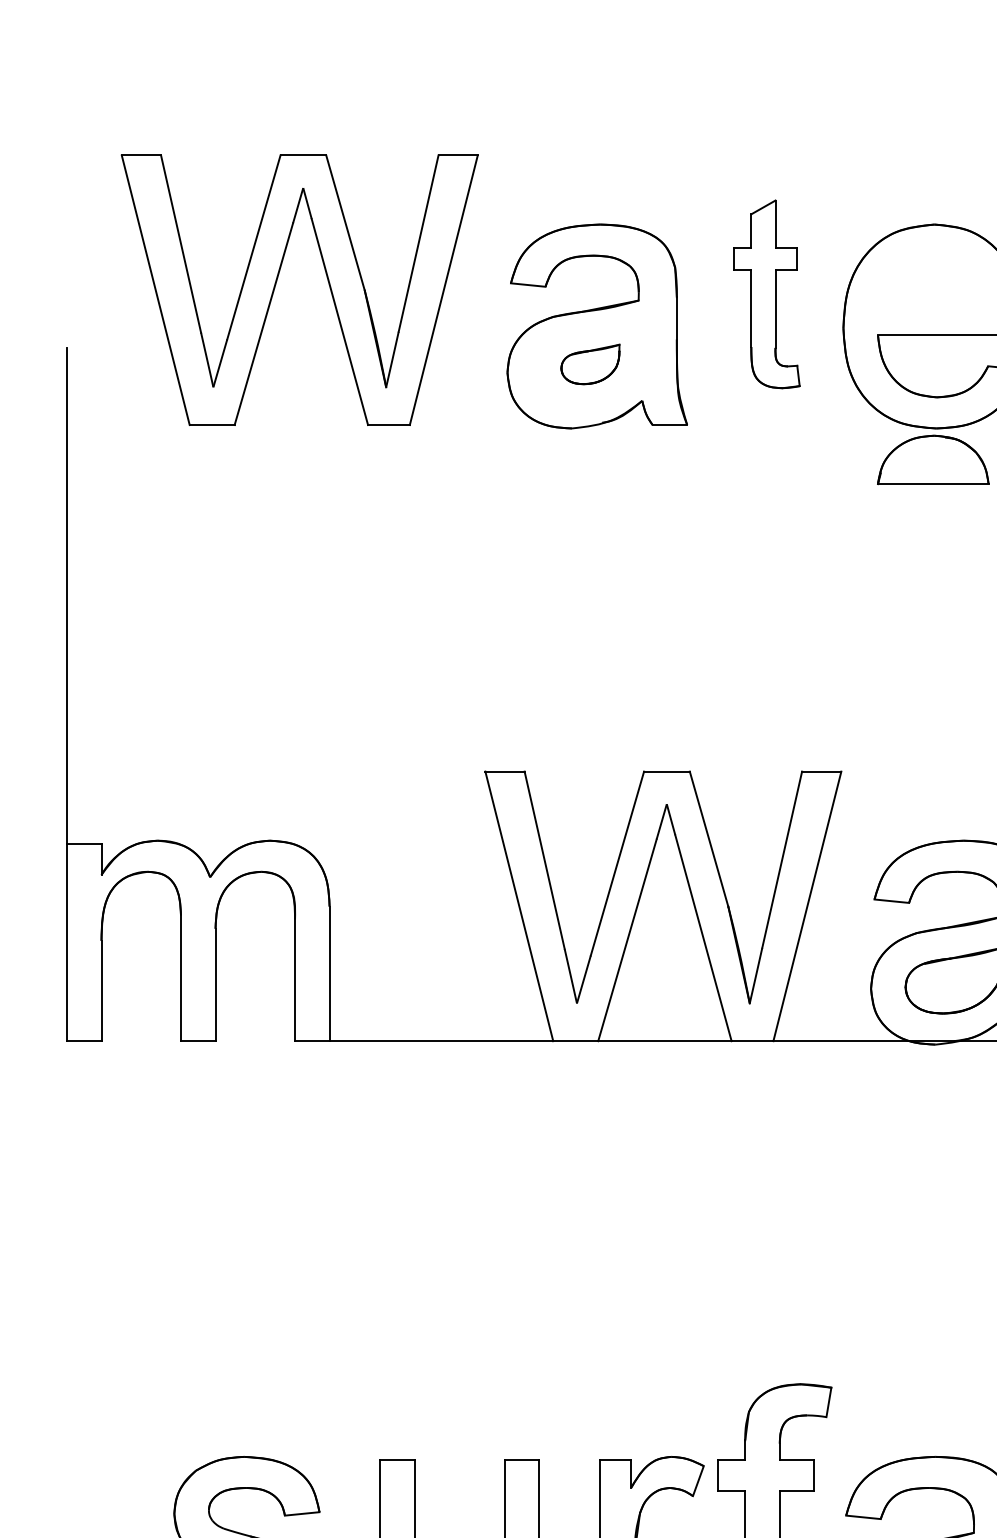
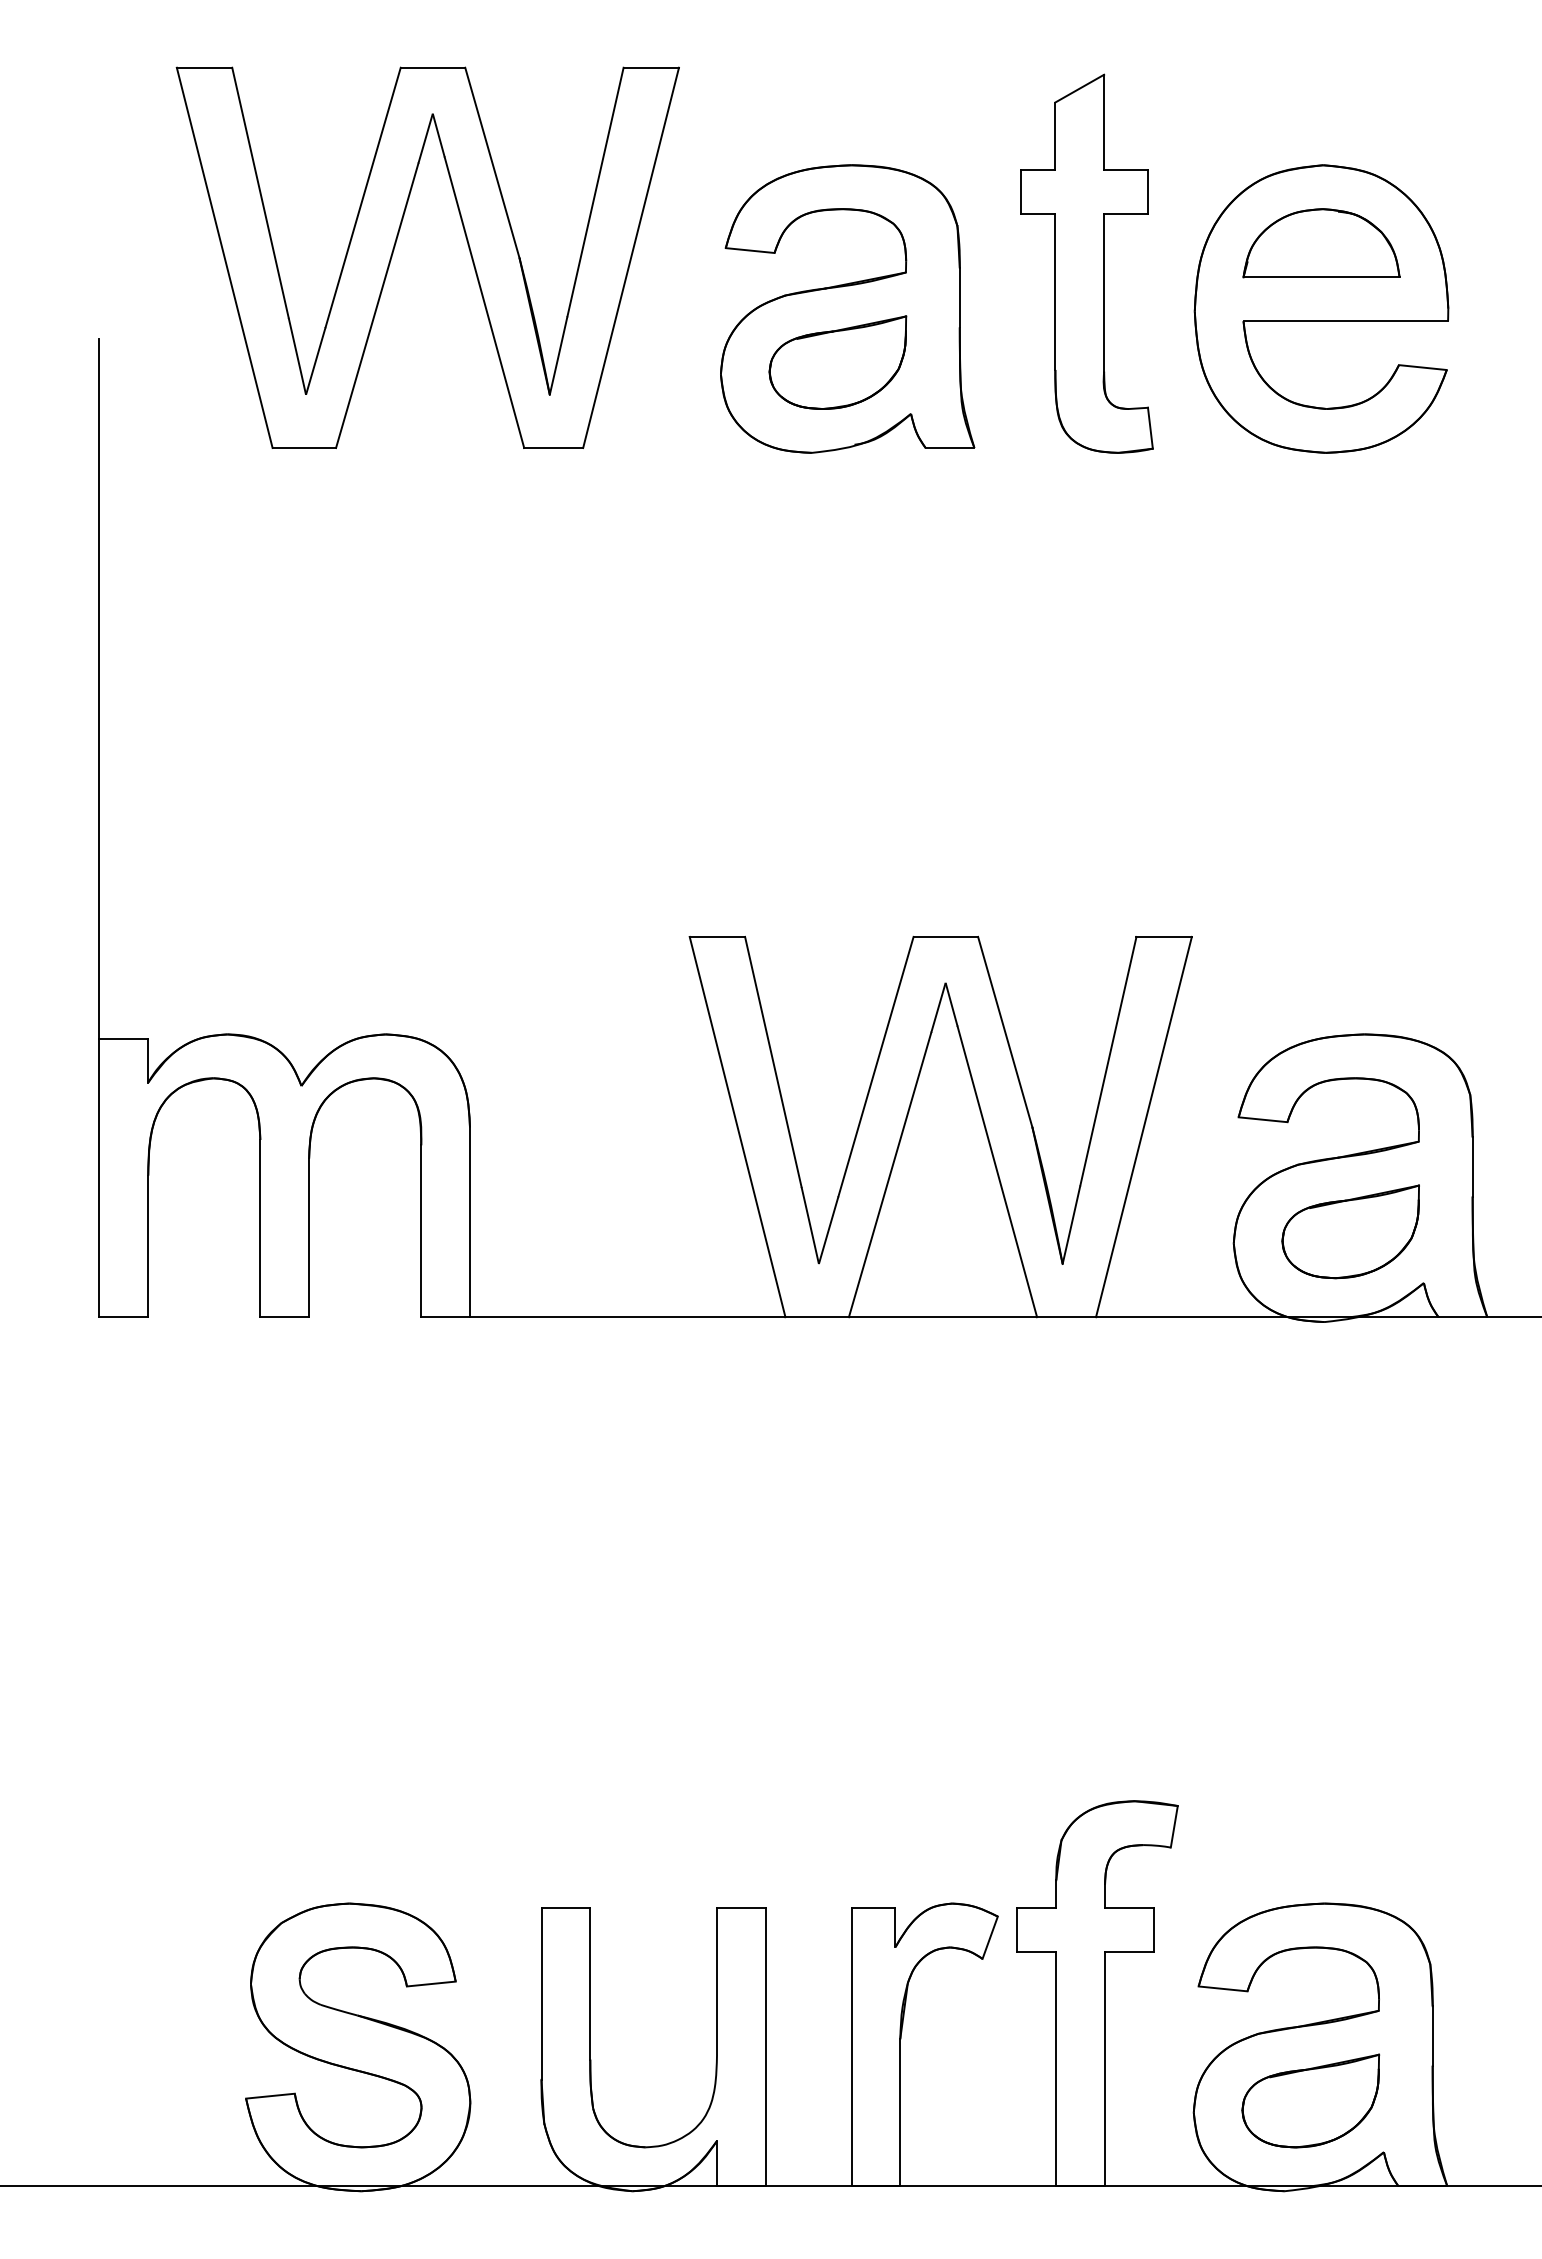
part: (766, 294) -> (1086, 263), size x1.43
part: (590, 364) -> (837, 362), size x1.67
part: (933, 460) -> (1321, 243), moved

